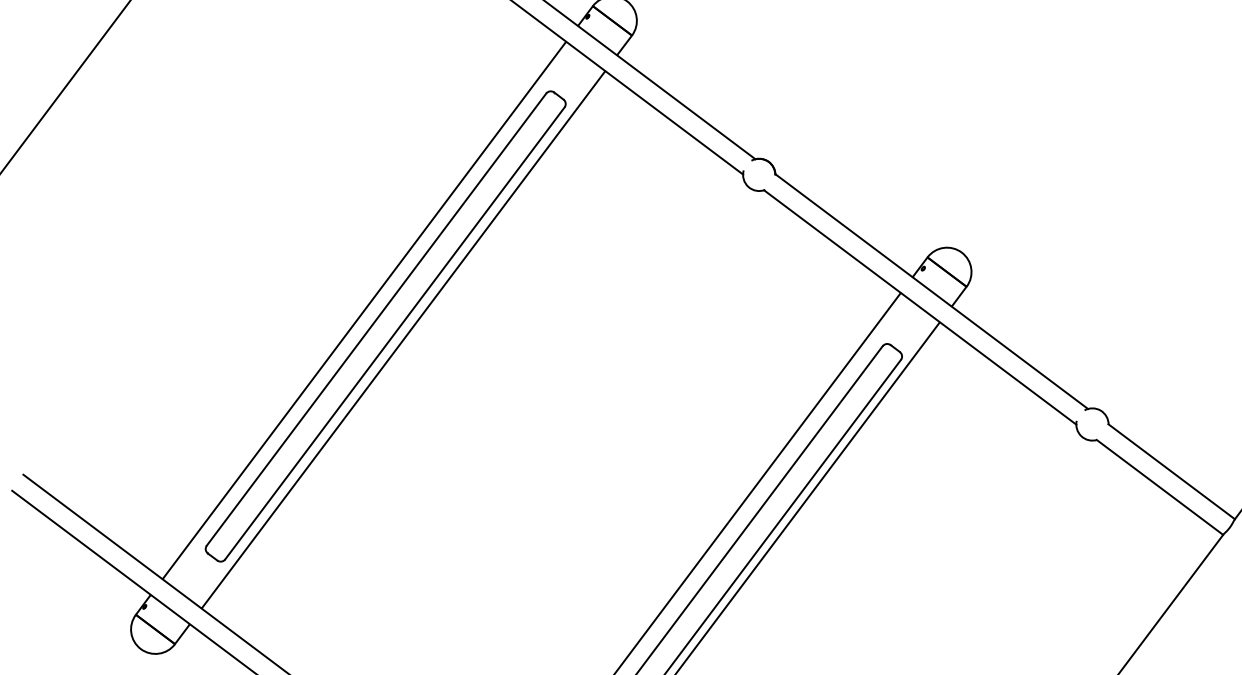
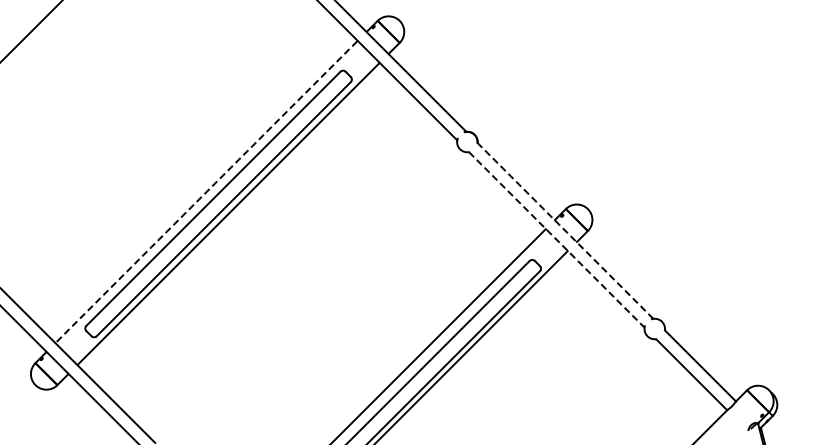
line: (931, 290) -> (565, 230), solid -> dashed
line: (921, 308) -> (557, 240), solid -> dashed
line: (364, 311) -> (206, 192), solid -> dashed

